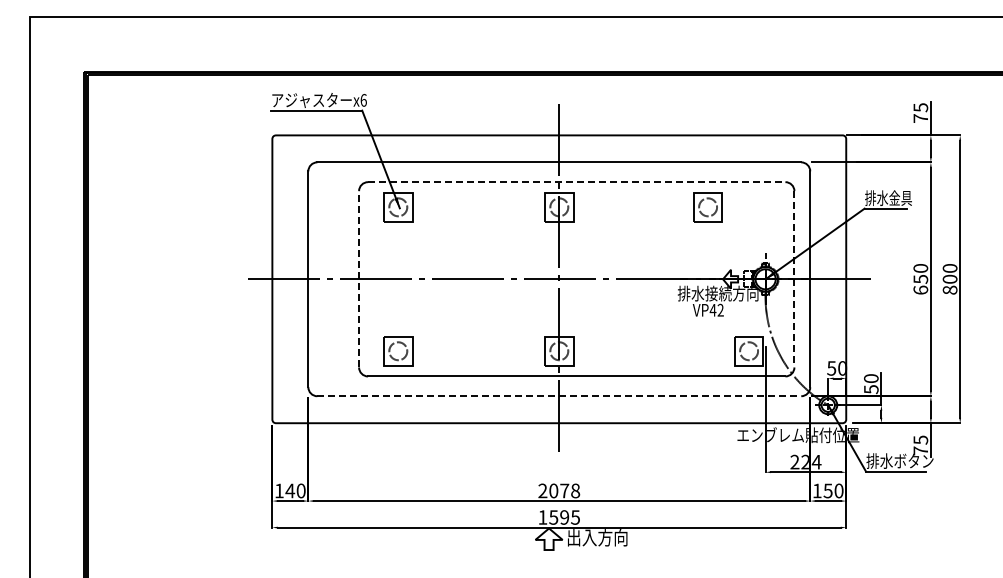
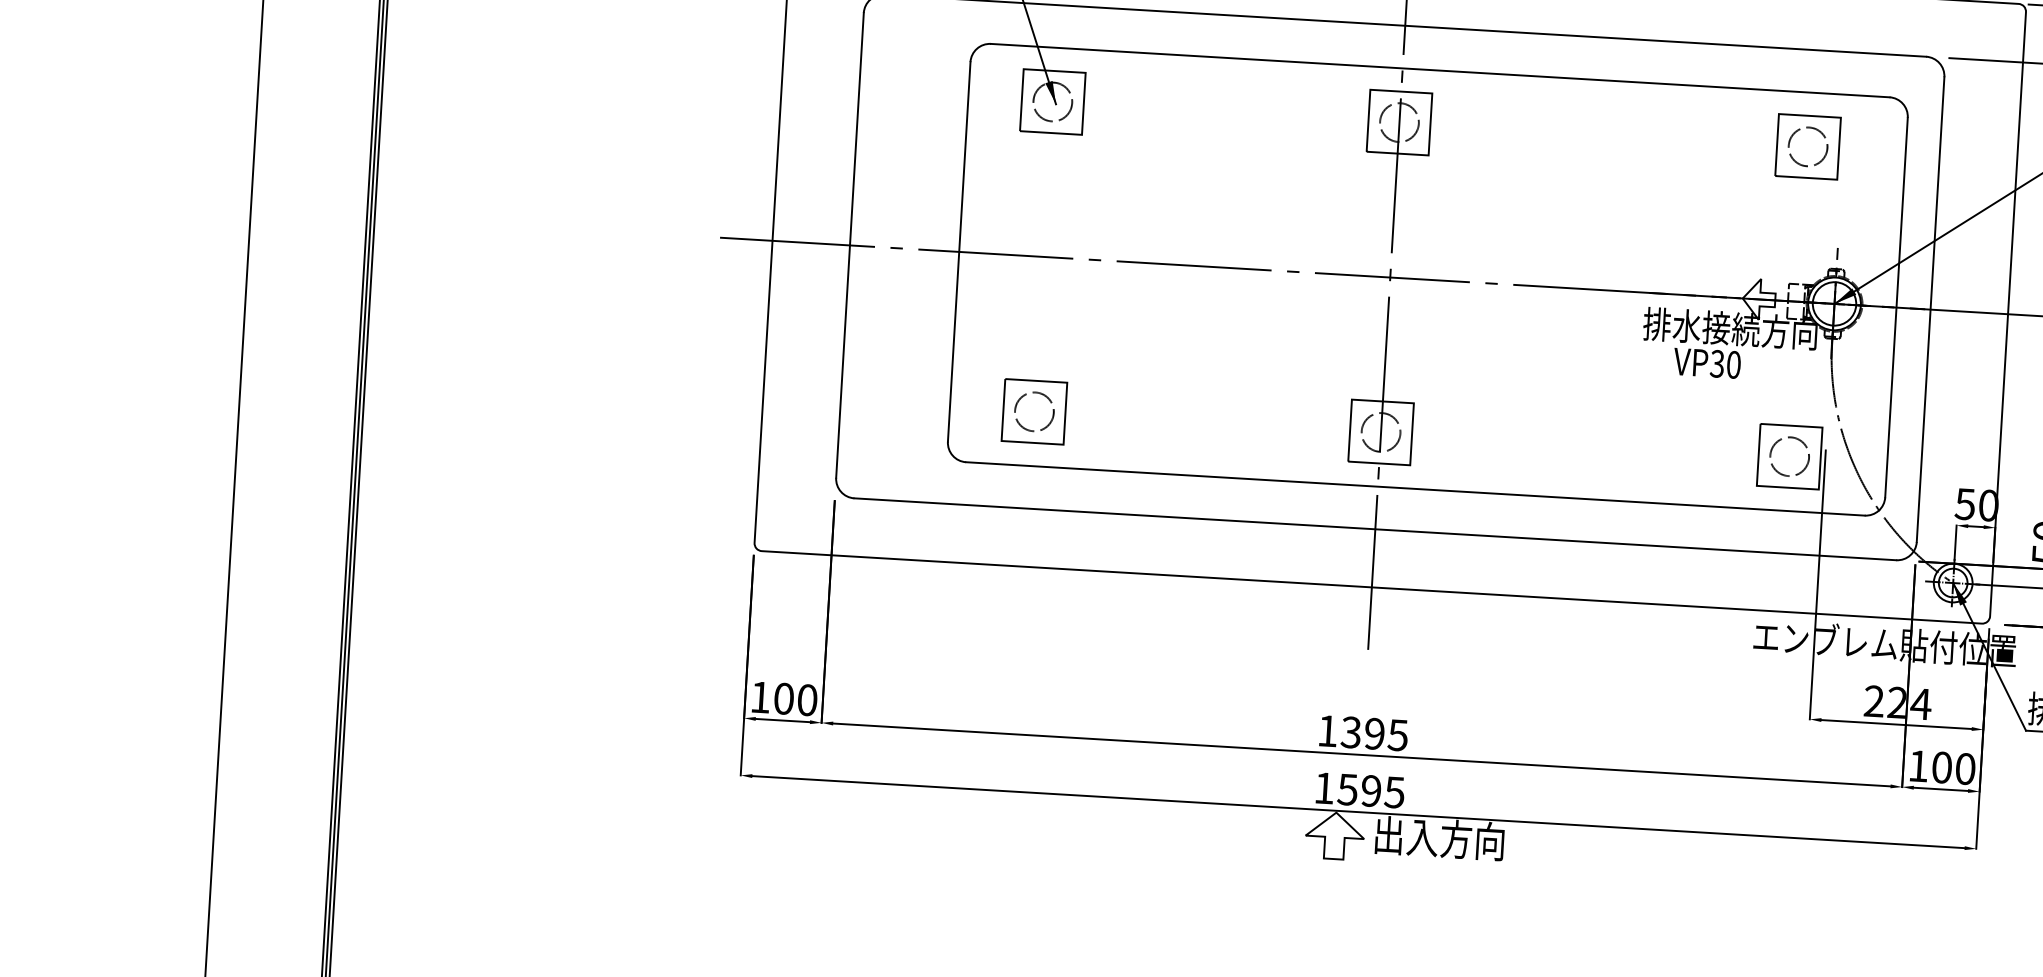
line: (576, 182) -> (1439, 71), dashed -> solid
part: (707, 207) -> (1806, 147), moved
line: (359, 278) -> (960, 250), dashed -> solid
line: (794, 279) -> (1896, 308), dashed -> solid
text: (716, 309) -> (1724, 362), VP42 -> VP30
line: (559, 396) -> (1375, 529), dashed -> solid
text: (290, 490) -> (784, 697), 140 -> 100
text: (559, 490) -> (1363, 732), 2078 -> 1395
text: (827, 490) -> (1940, 766), 150 -> 100

